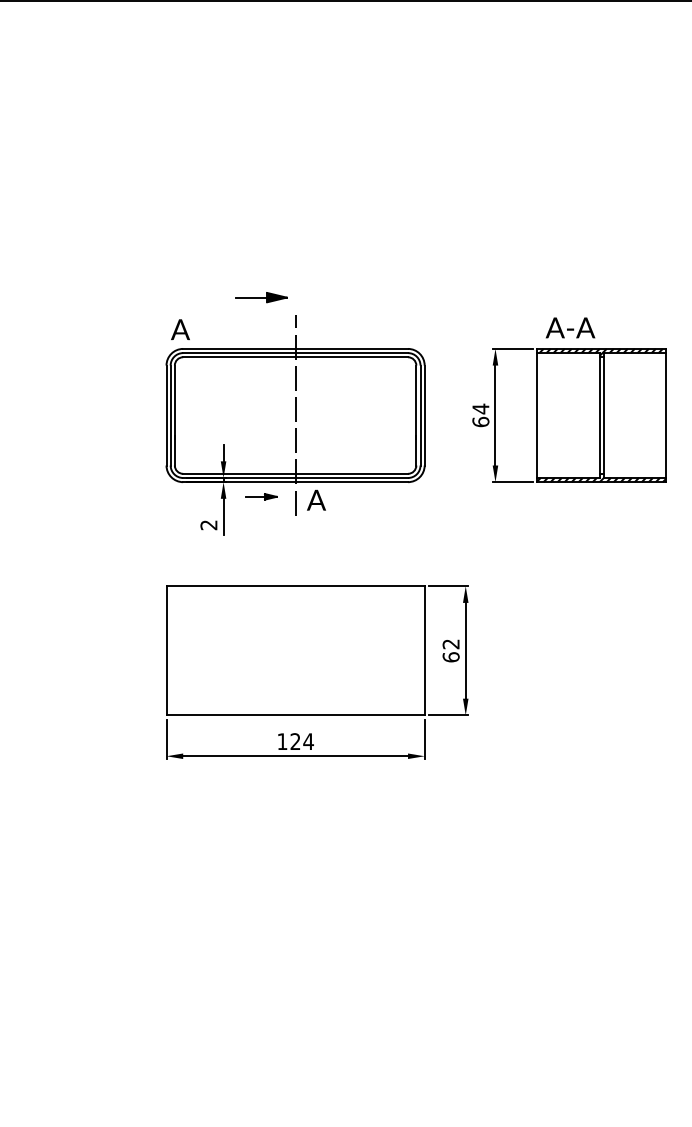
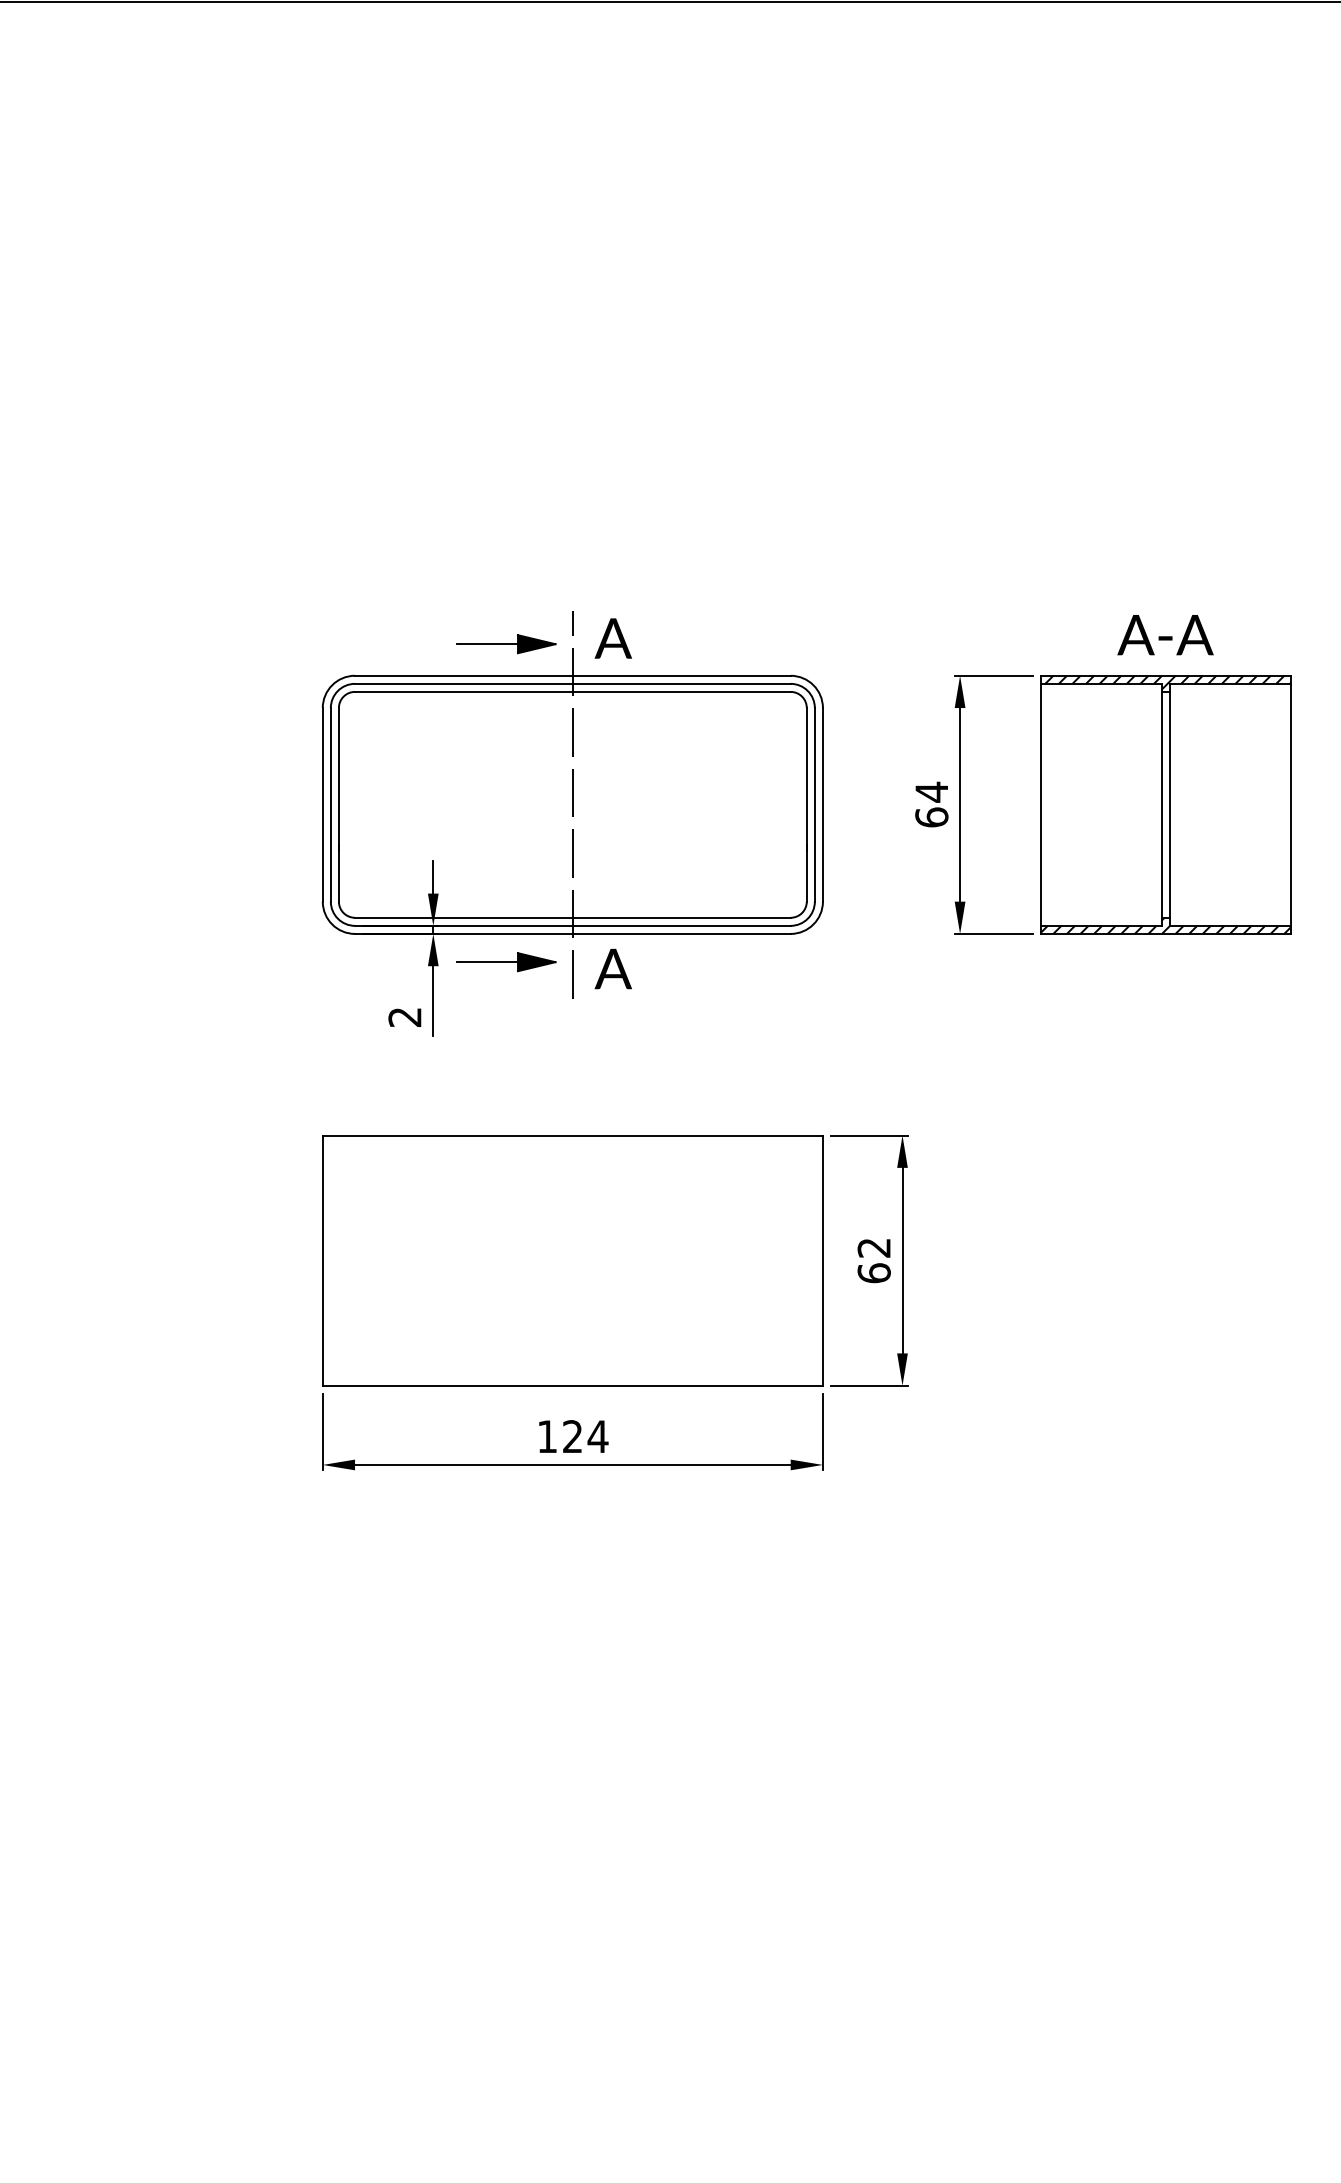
part: (261, 297) -> (506, 643), moved
text: (570, 327) -> (1165, 634), moved
text: (180, 329) -> (613, 638), moved
part: (261, 496) -> (506, 961), size x1.67

